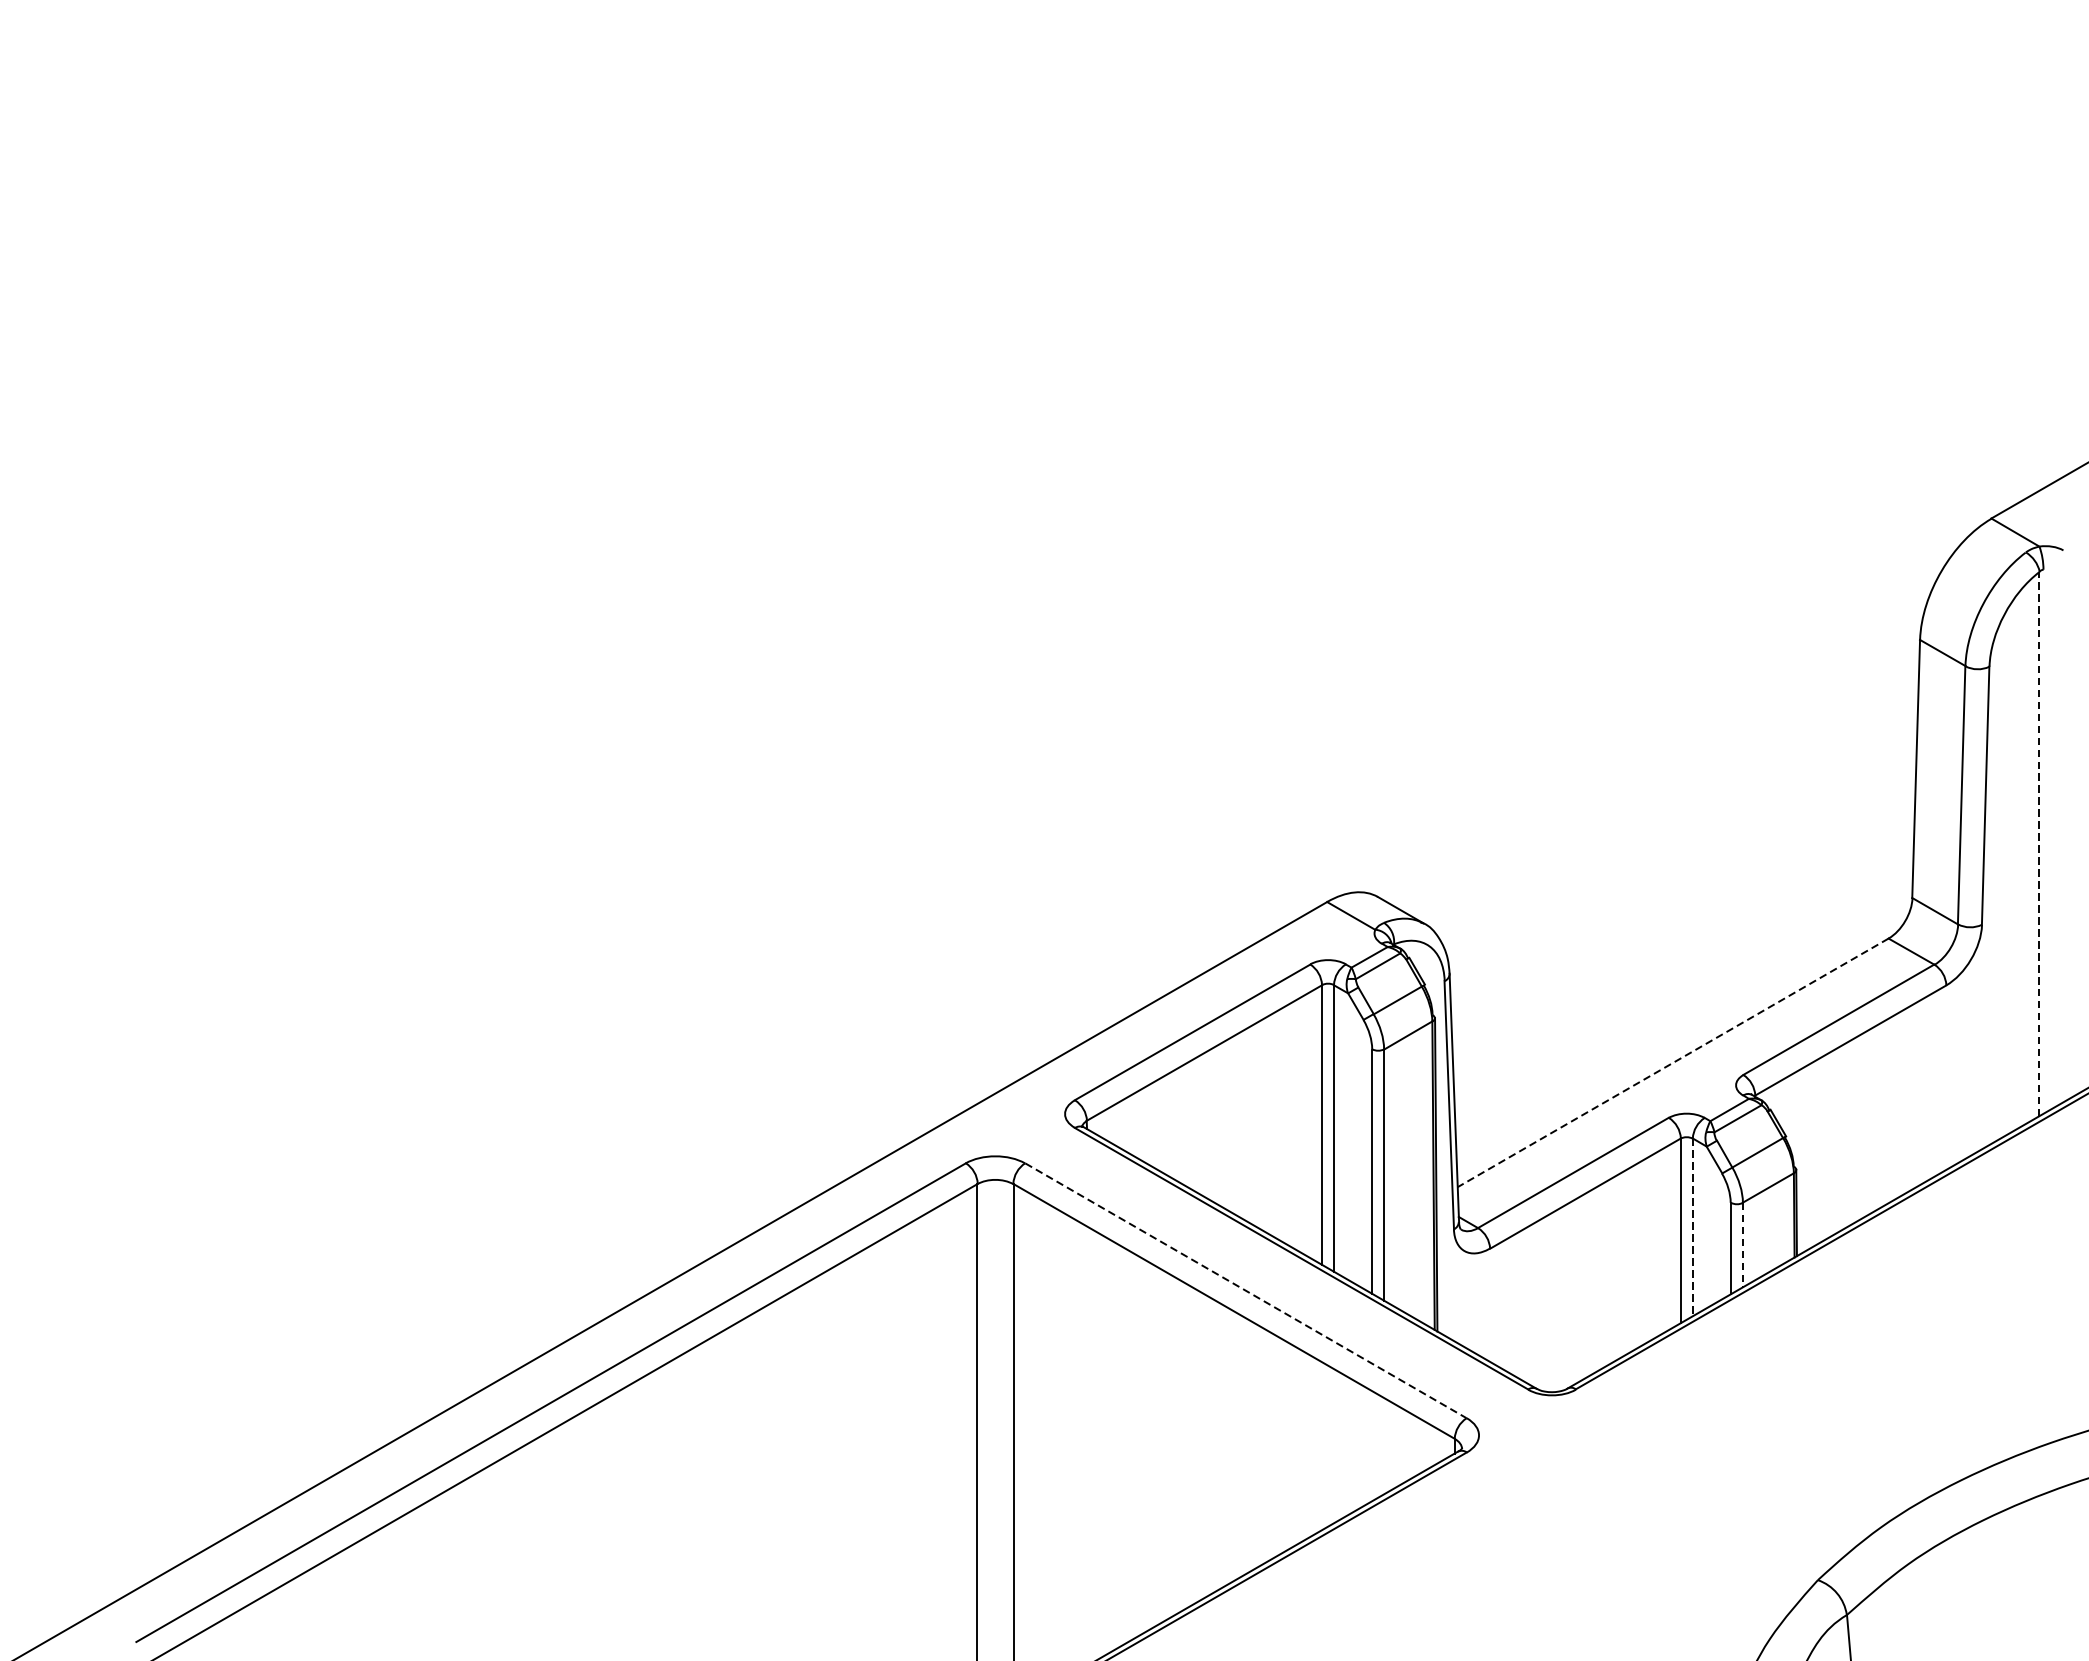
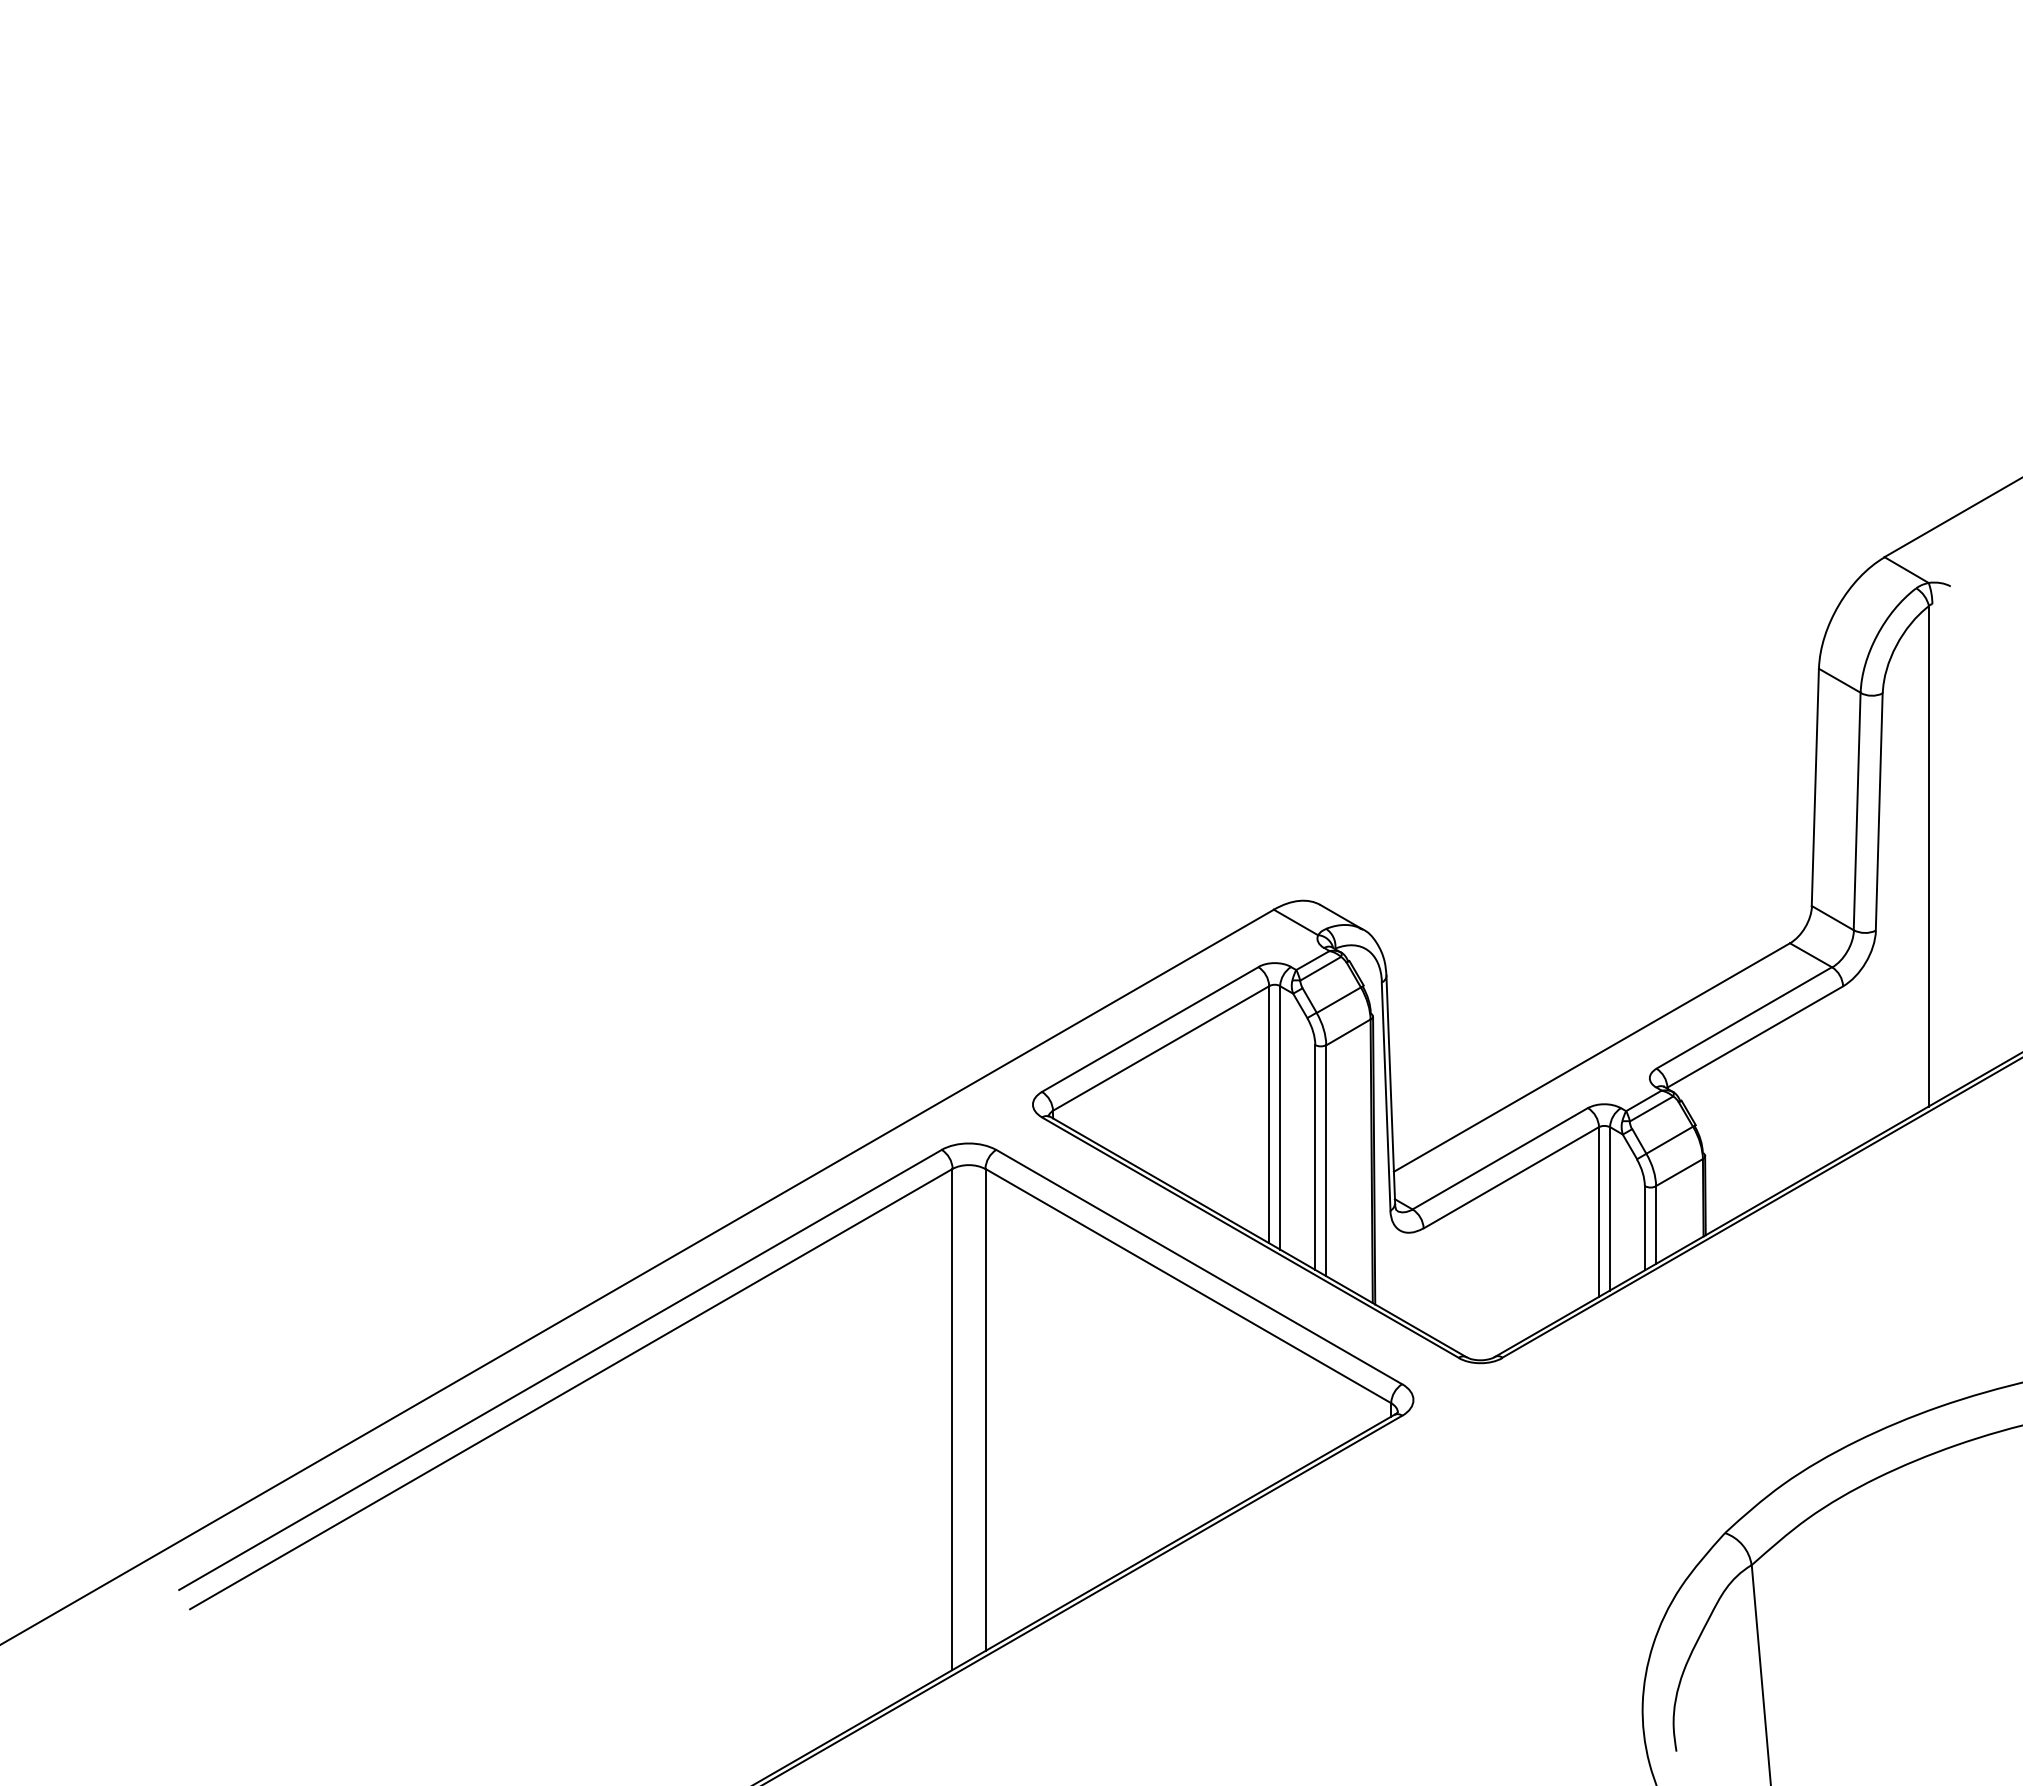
line: (2039, 843) -> (1928, 855), dashed -> solid
line: (1672, 1062) -> (1591, 1057), dashed -> solid
line: (1692, 1227) -> (1609, 1208), dashed -> solid
line: (1743, 1244) -> (1656, 1224), dashed -> solid
line: (1246, 1291) -> (1199, 1267), dashed -> solid

